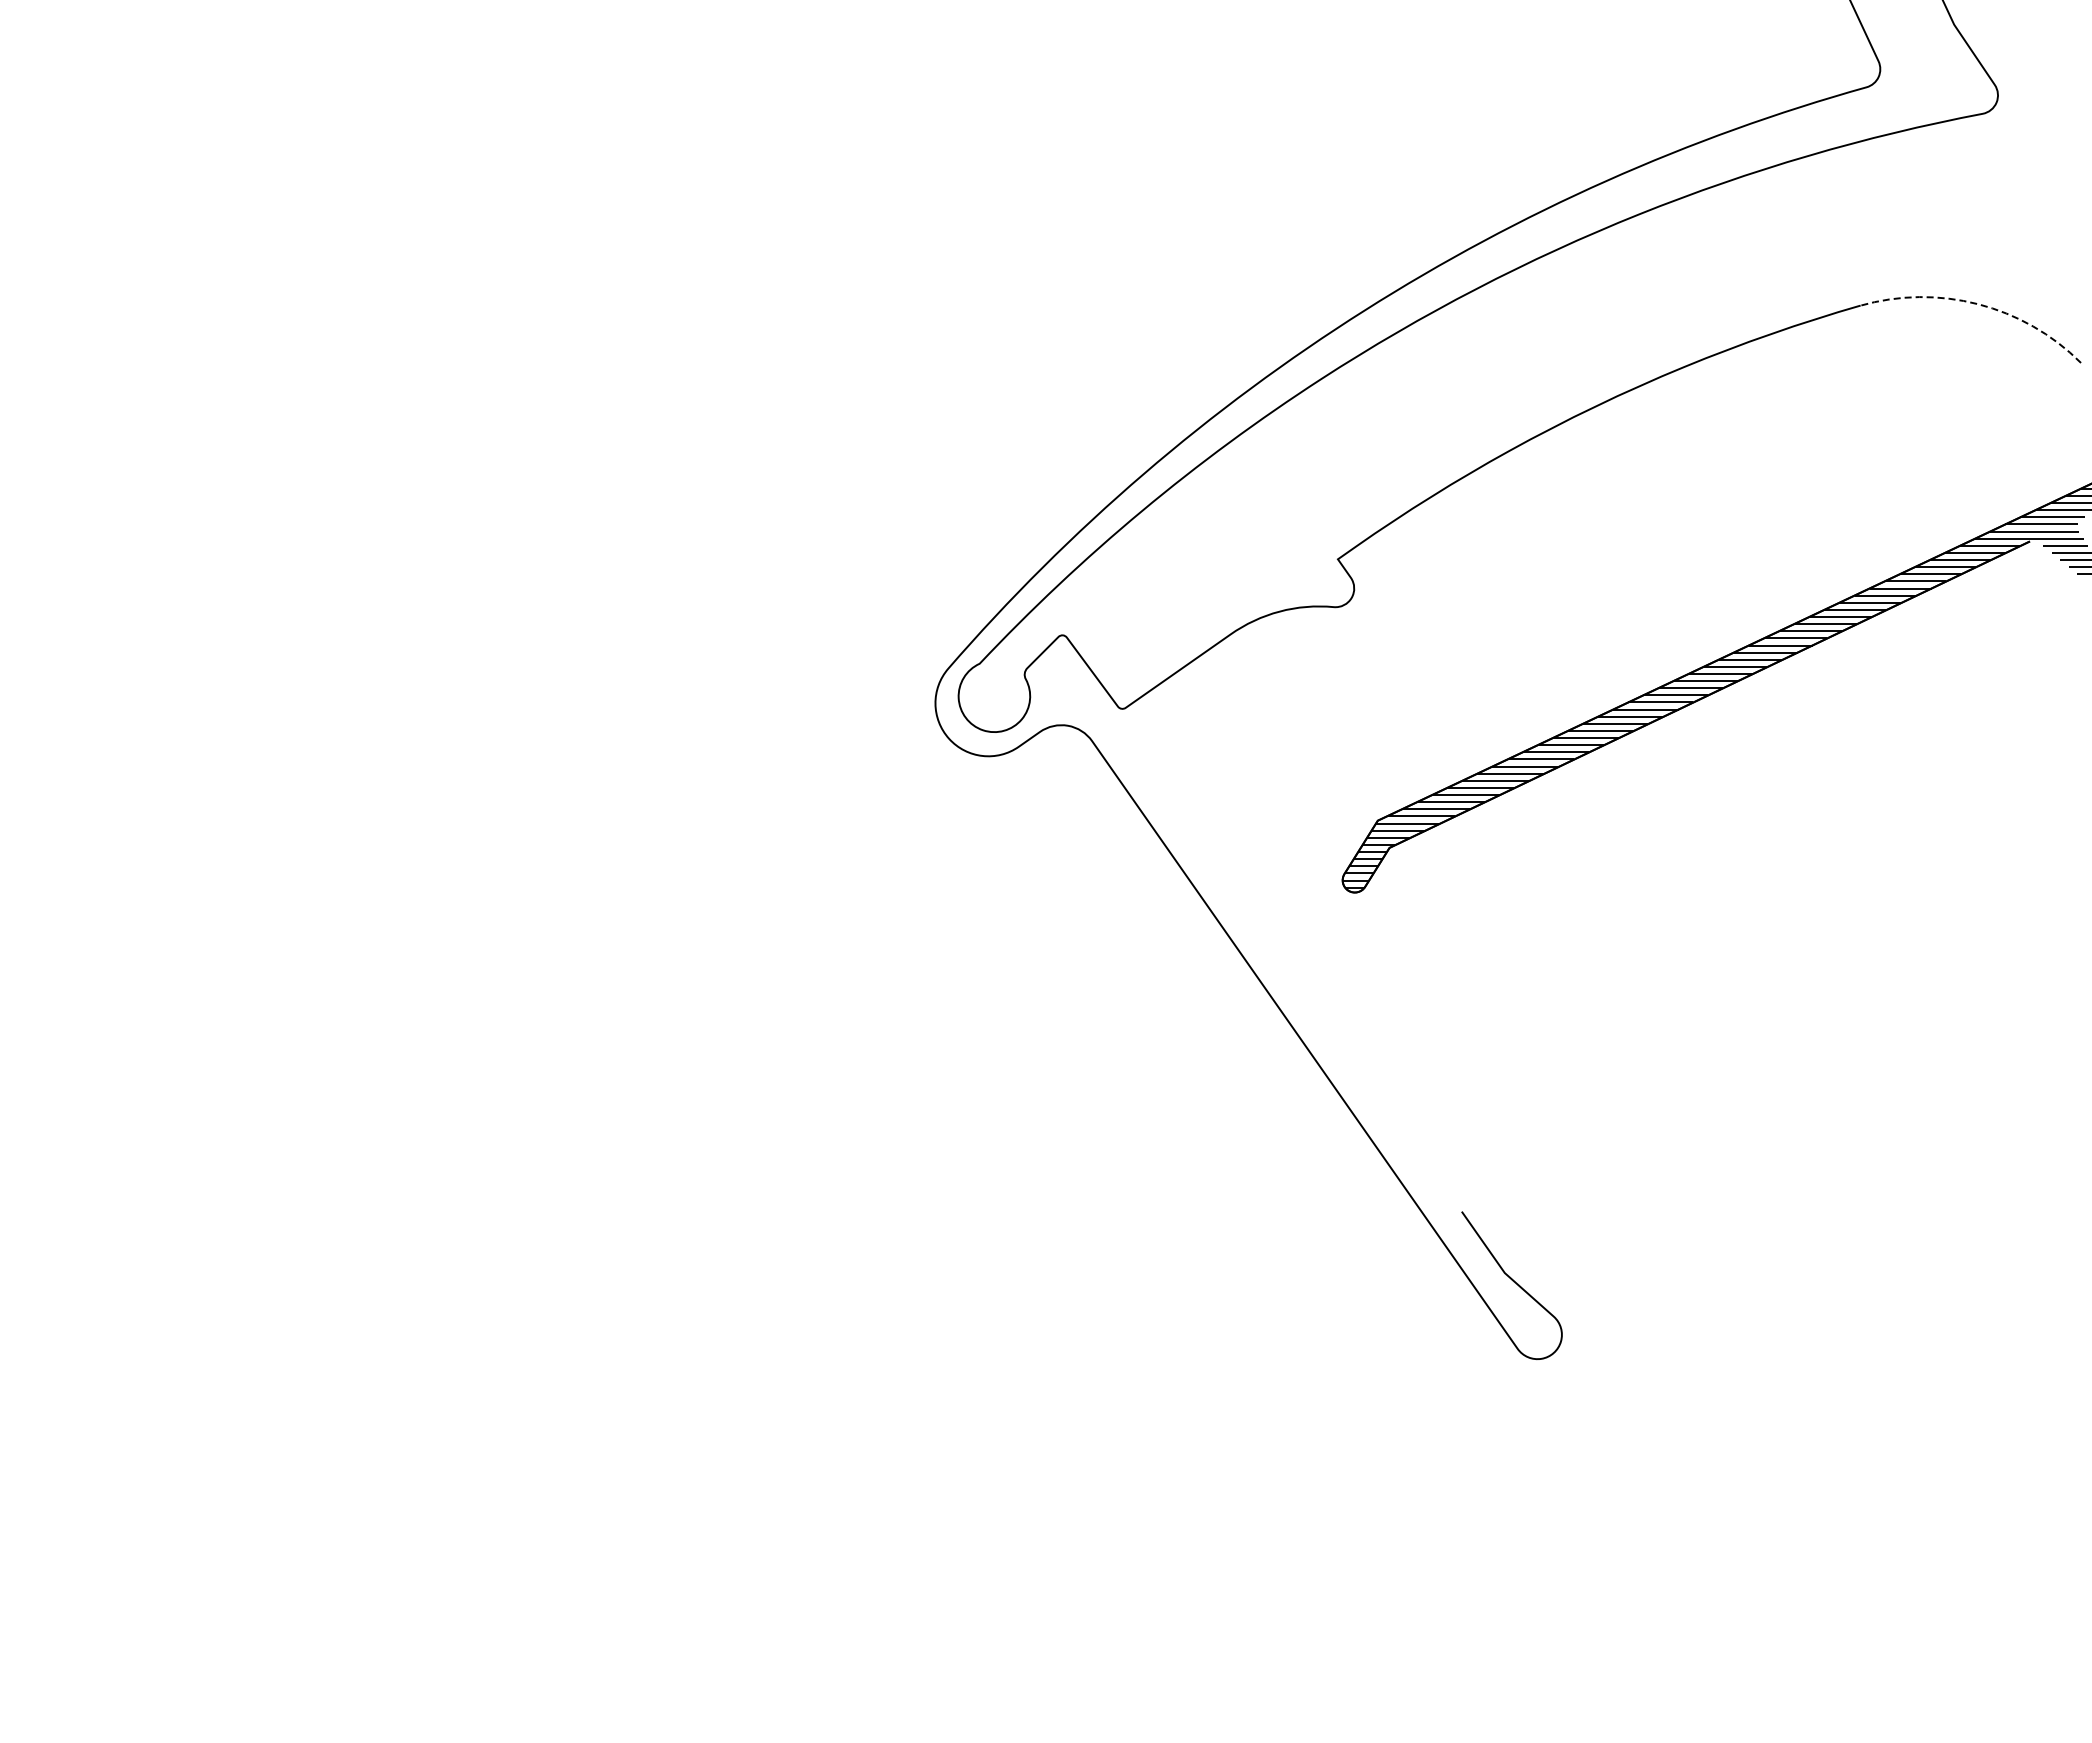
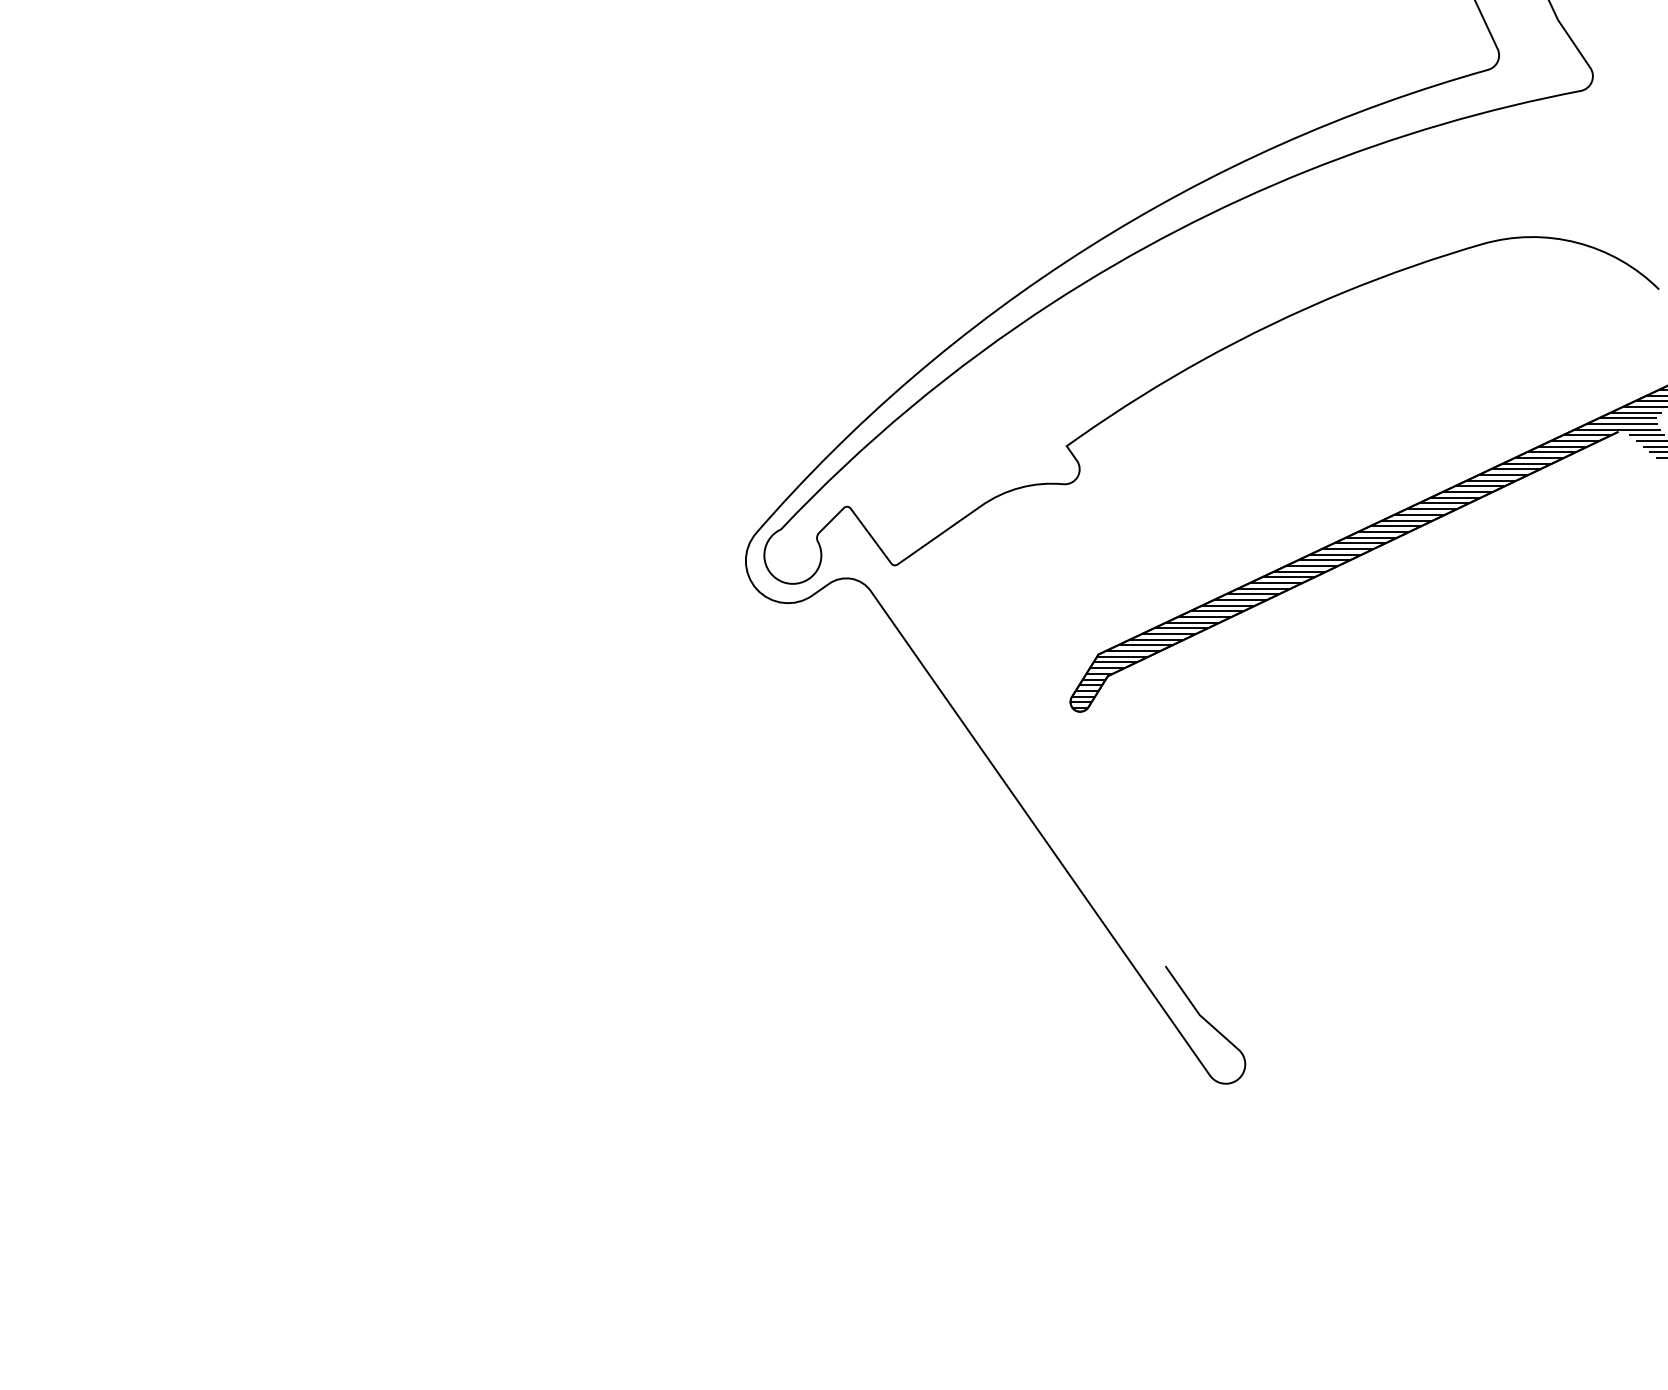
line: (1978, 304) -> (1577, 242), dashed -> solid

